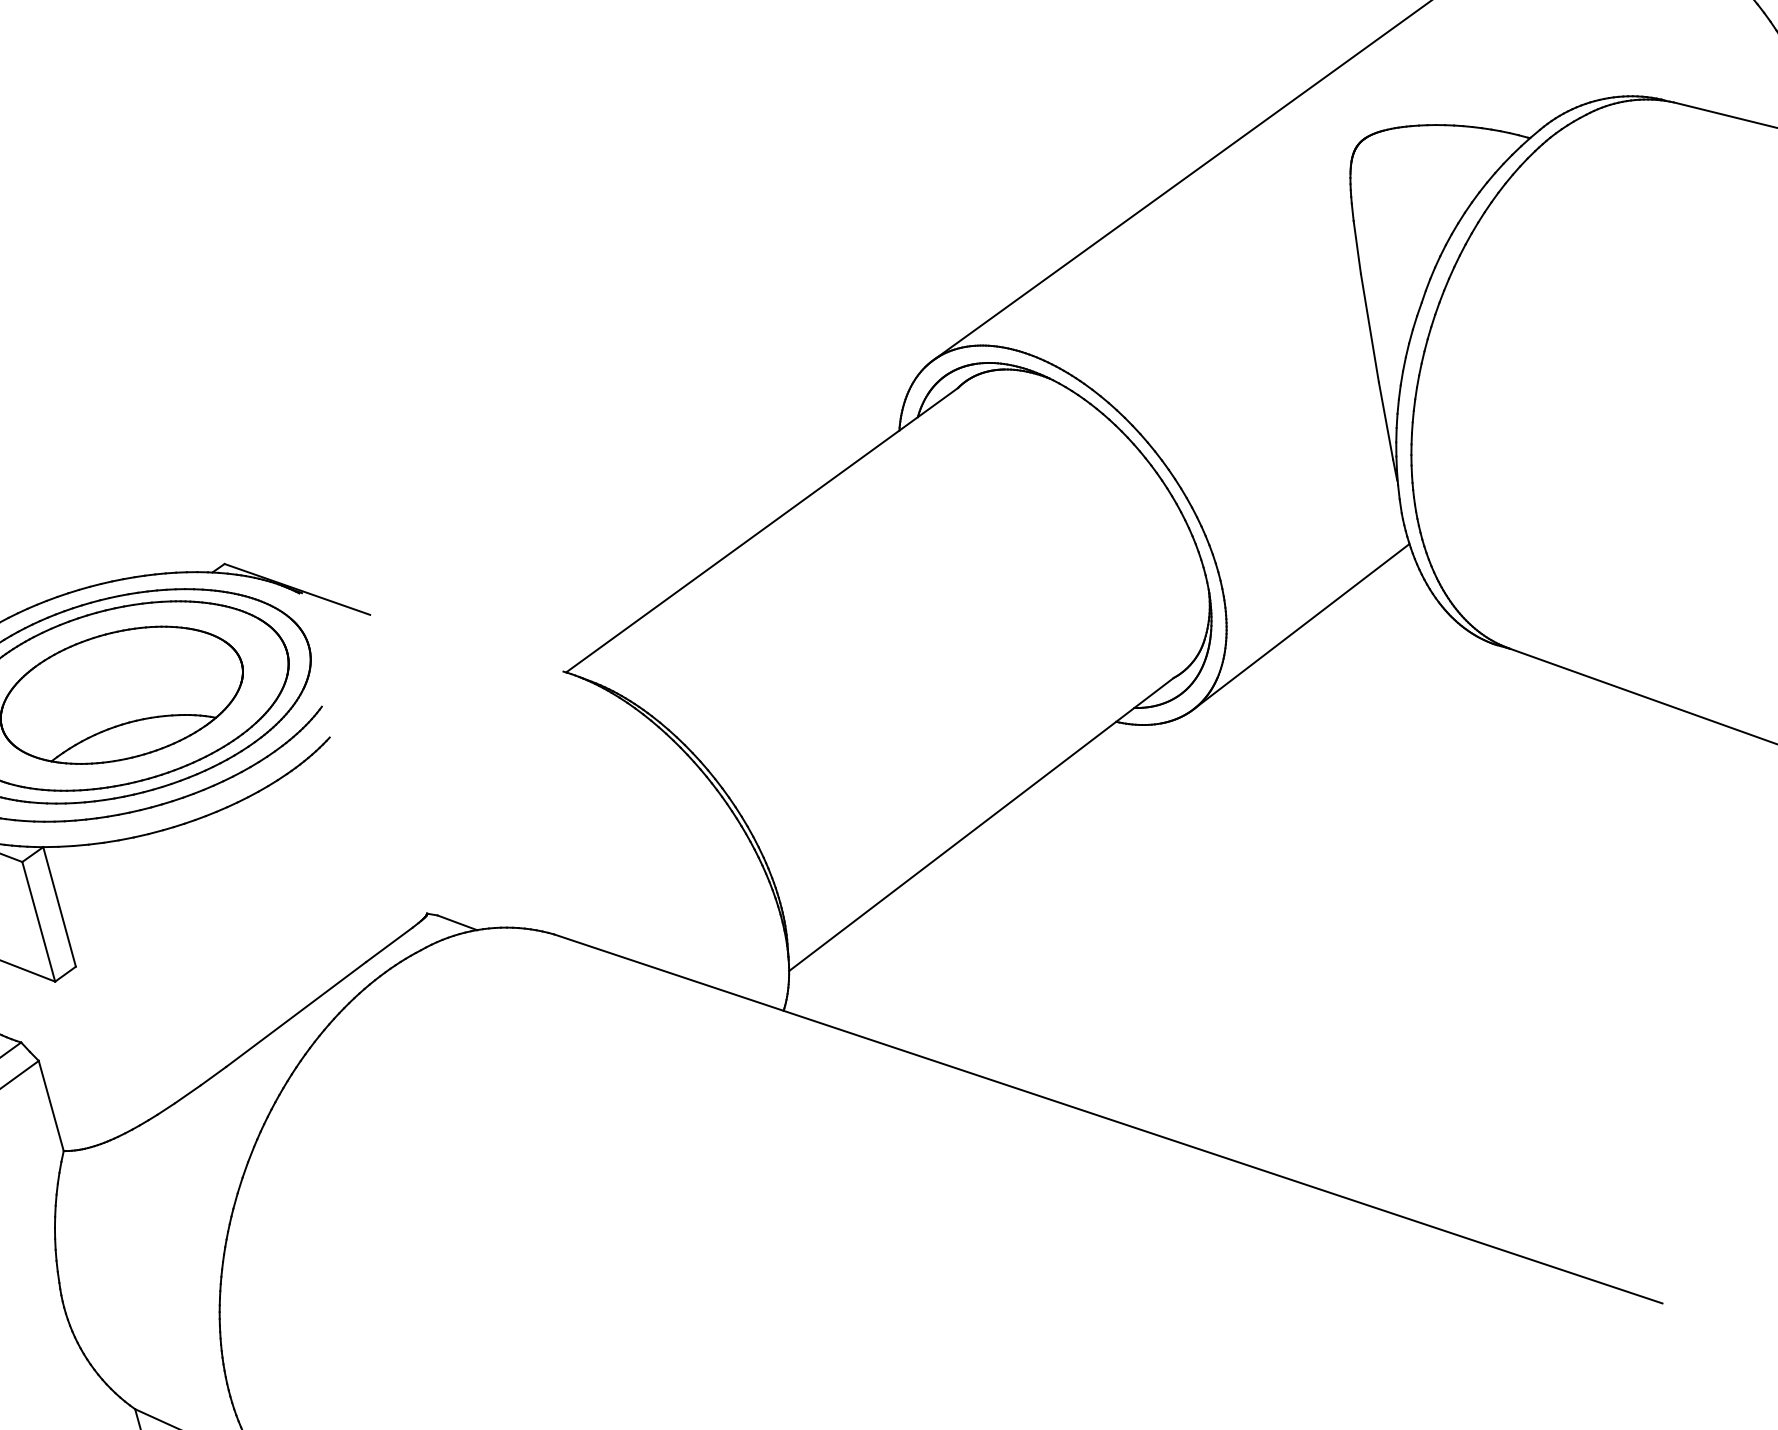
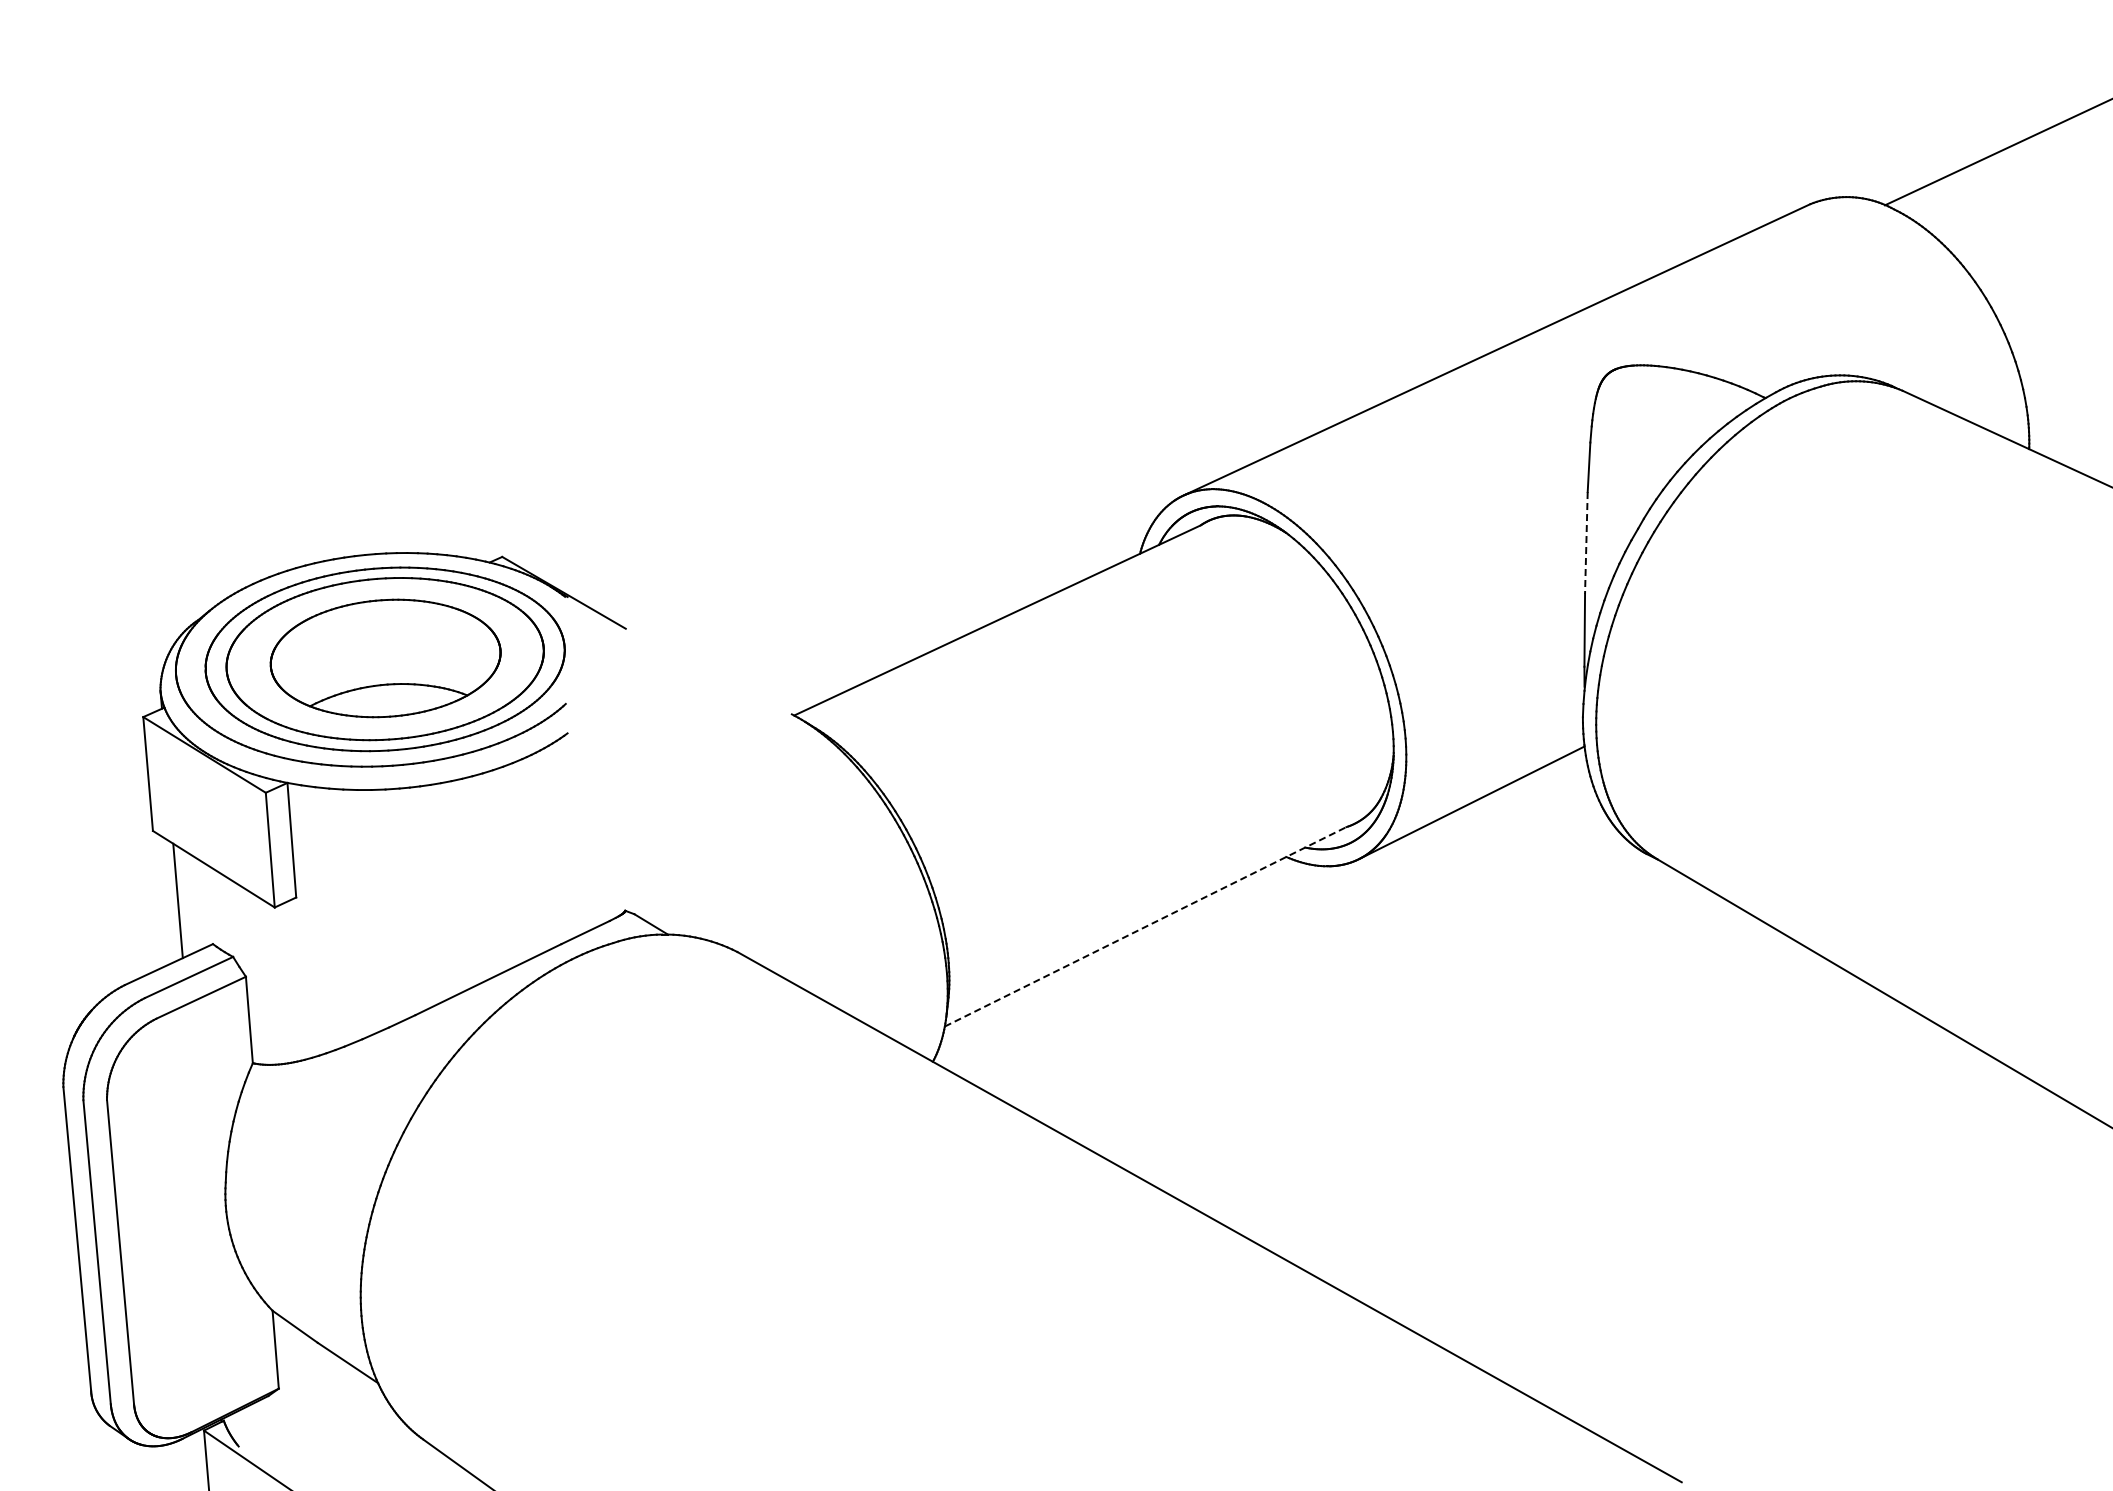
line: (1369, 327) -> (1586, 542), solid -> dashed
line: (982, 824) -> (1146, 926), solid -> dashed

